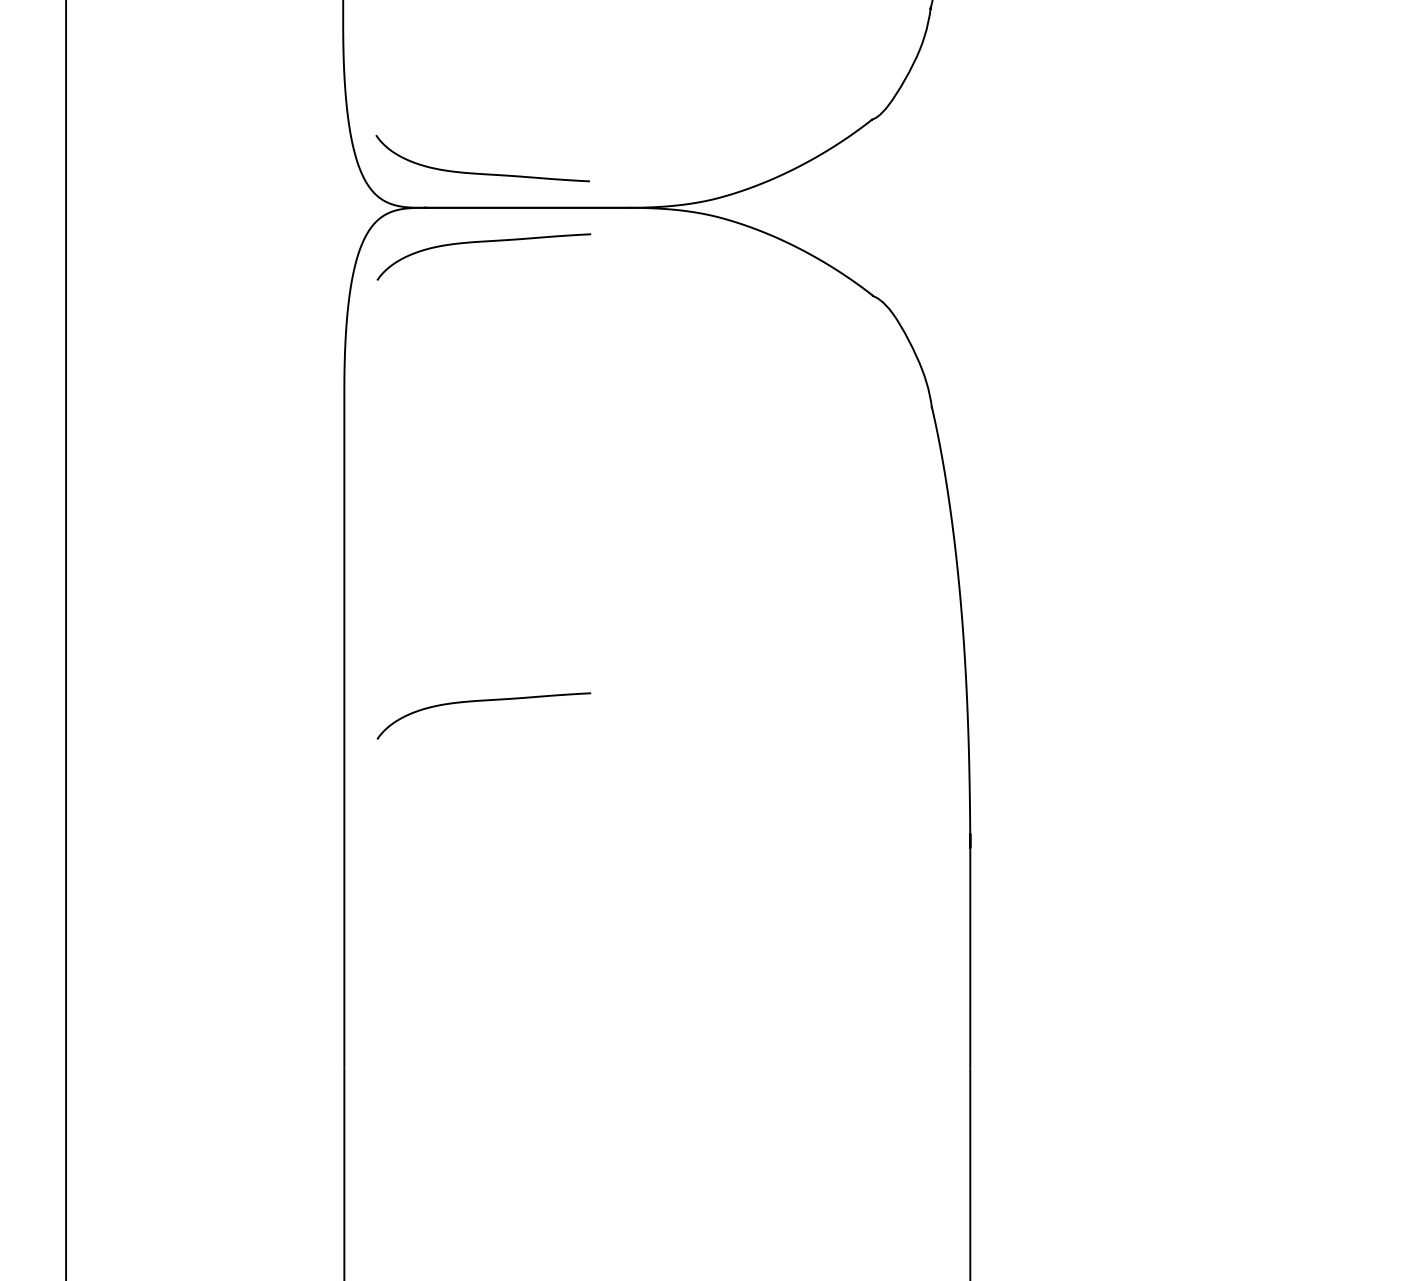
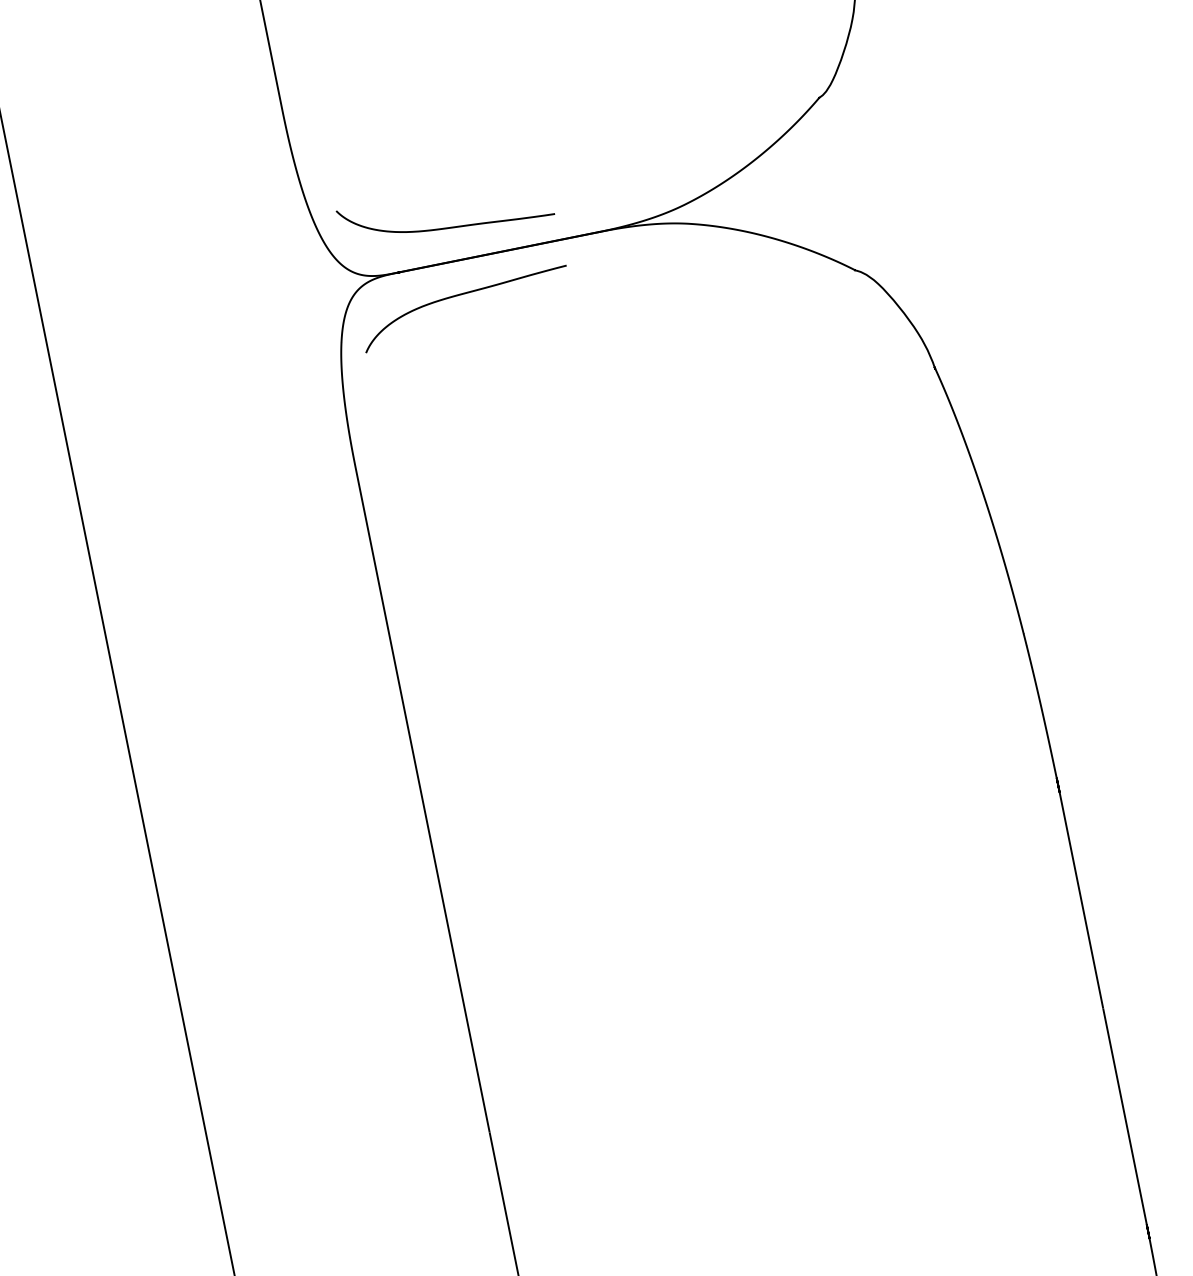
curve: (483, 701) -> (553, 744), removed

